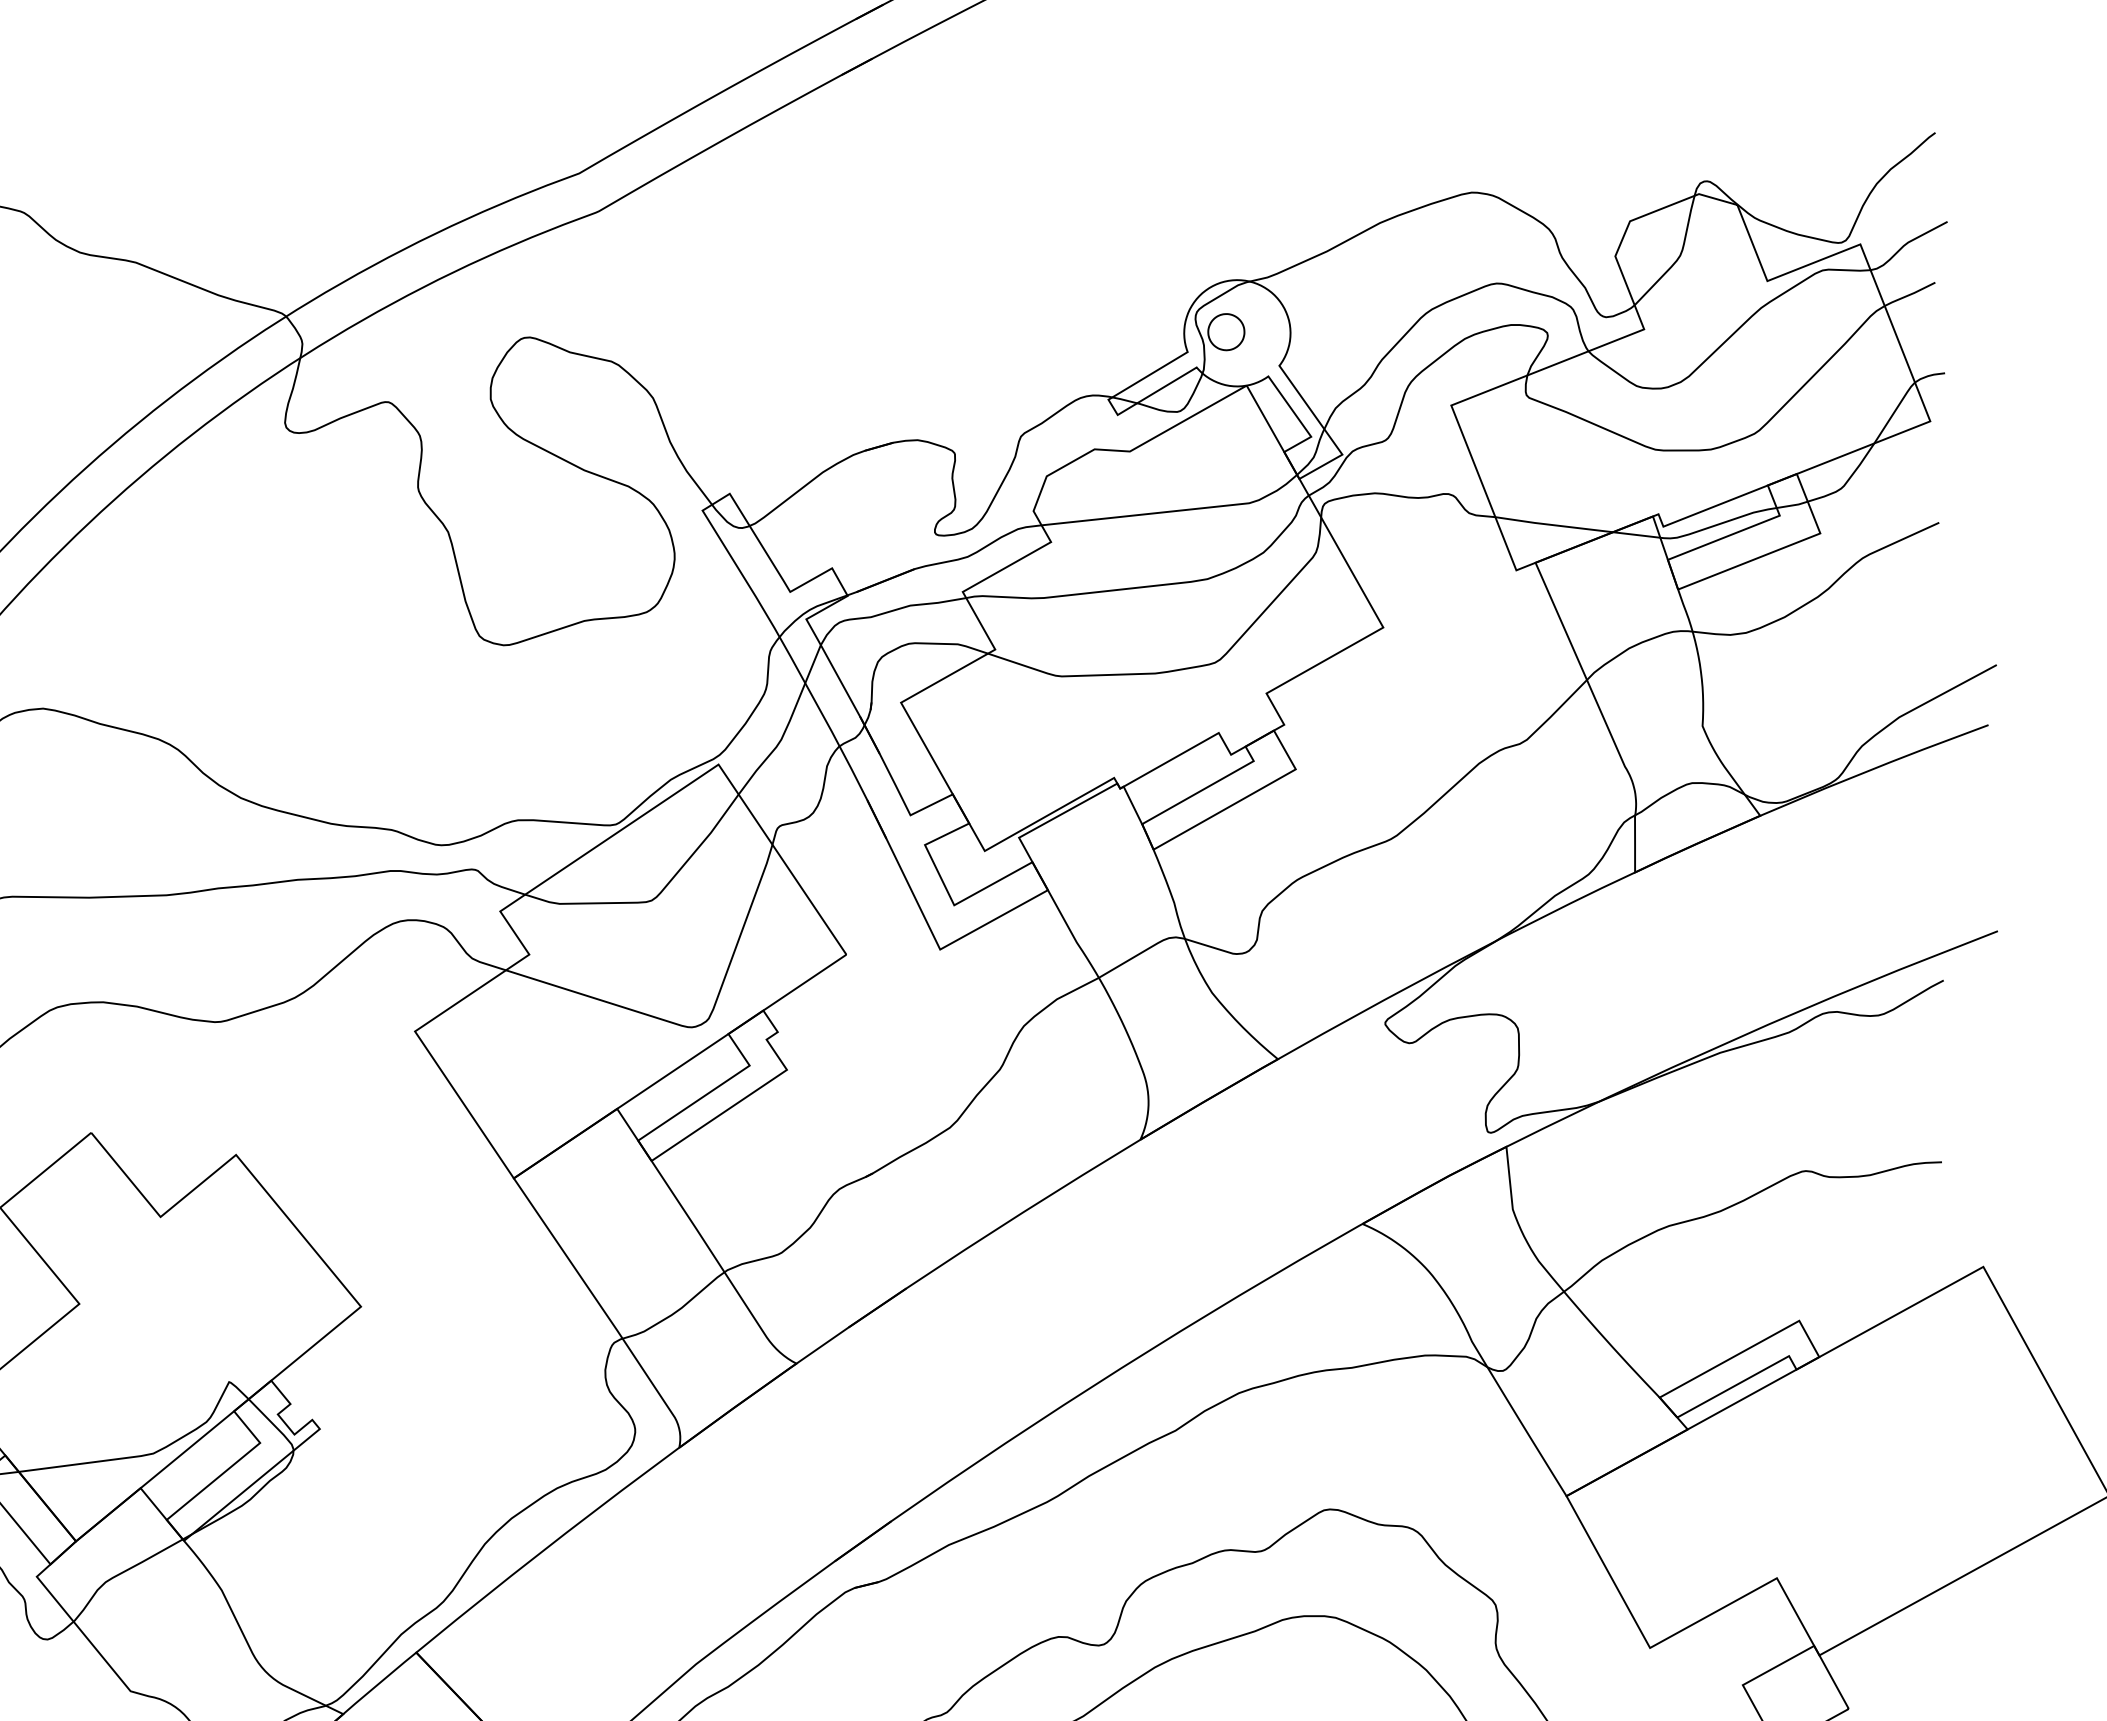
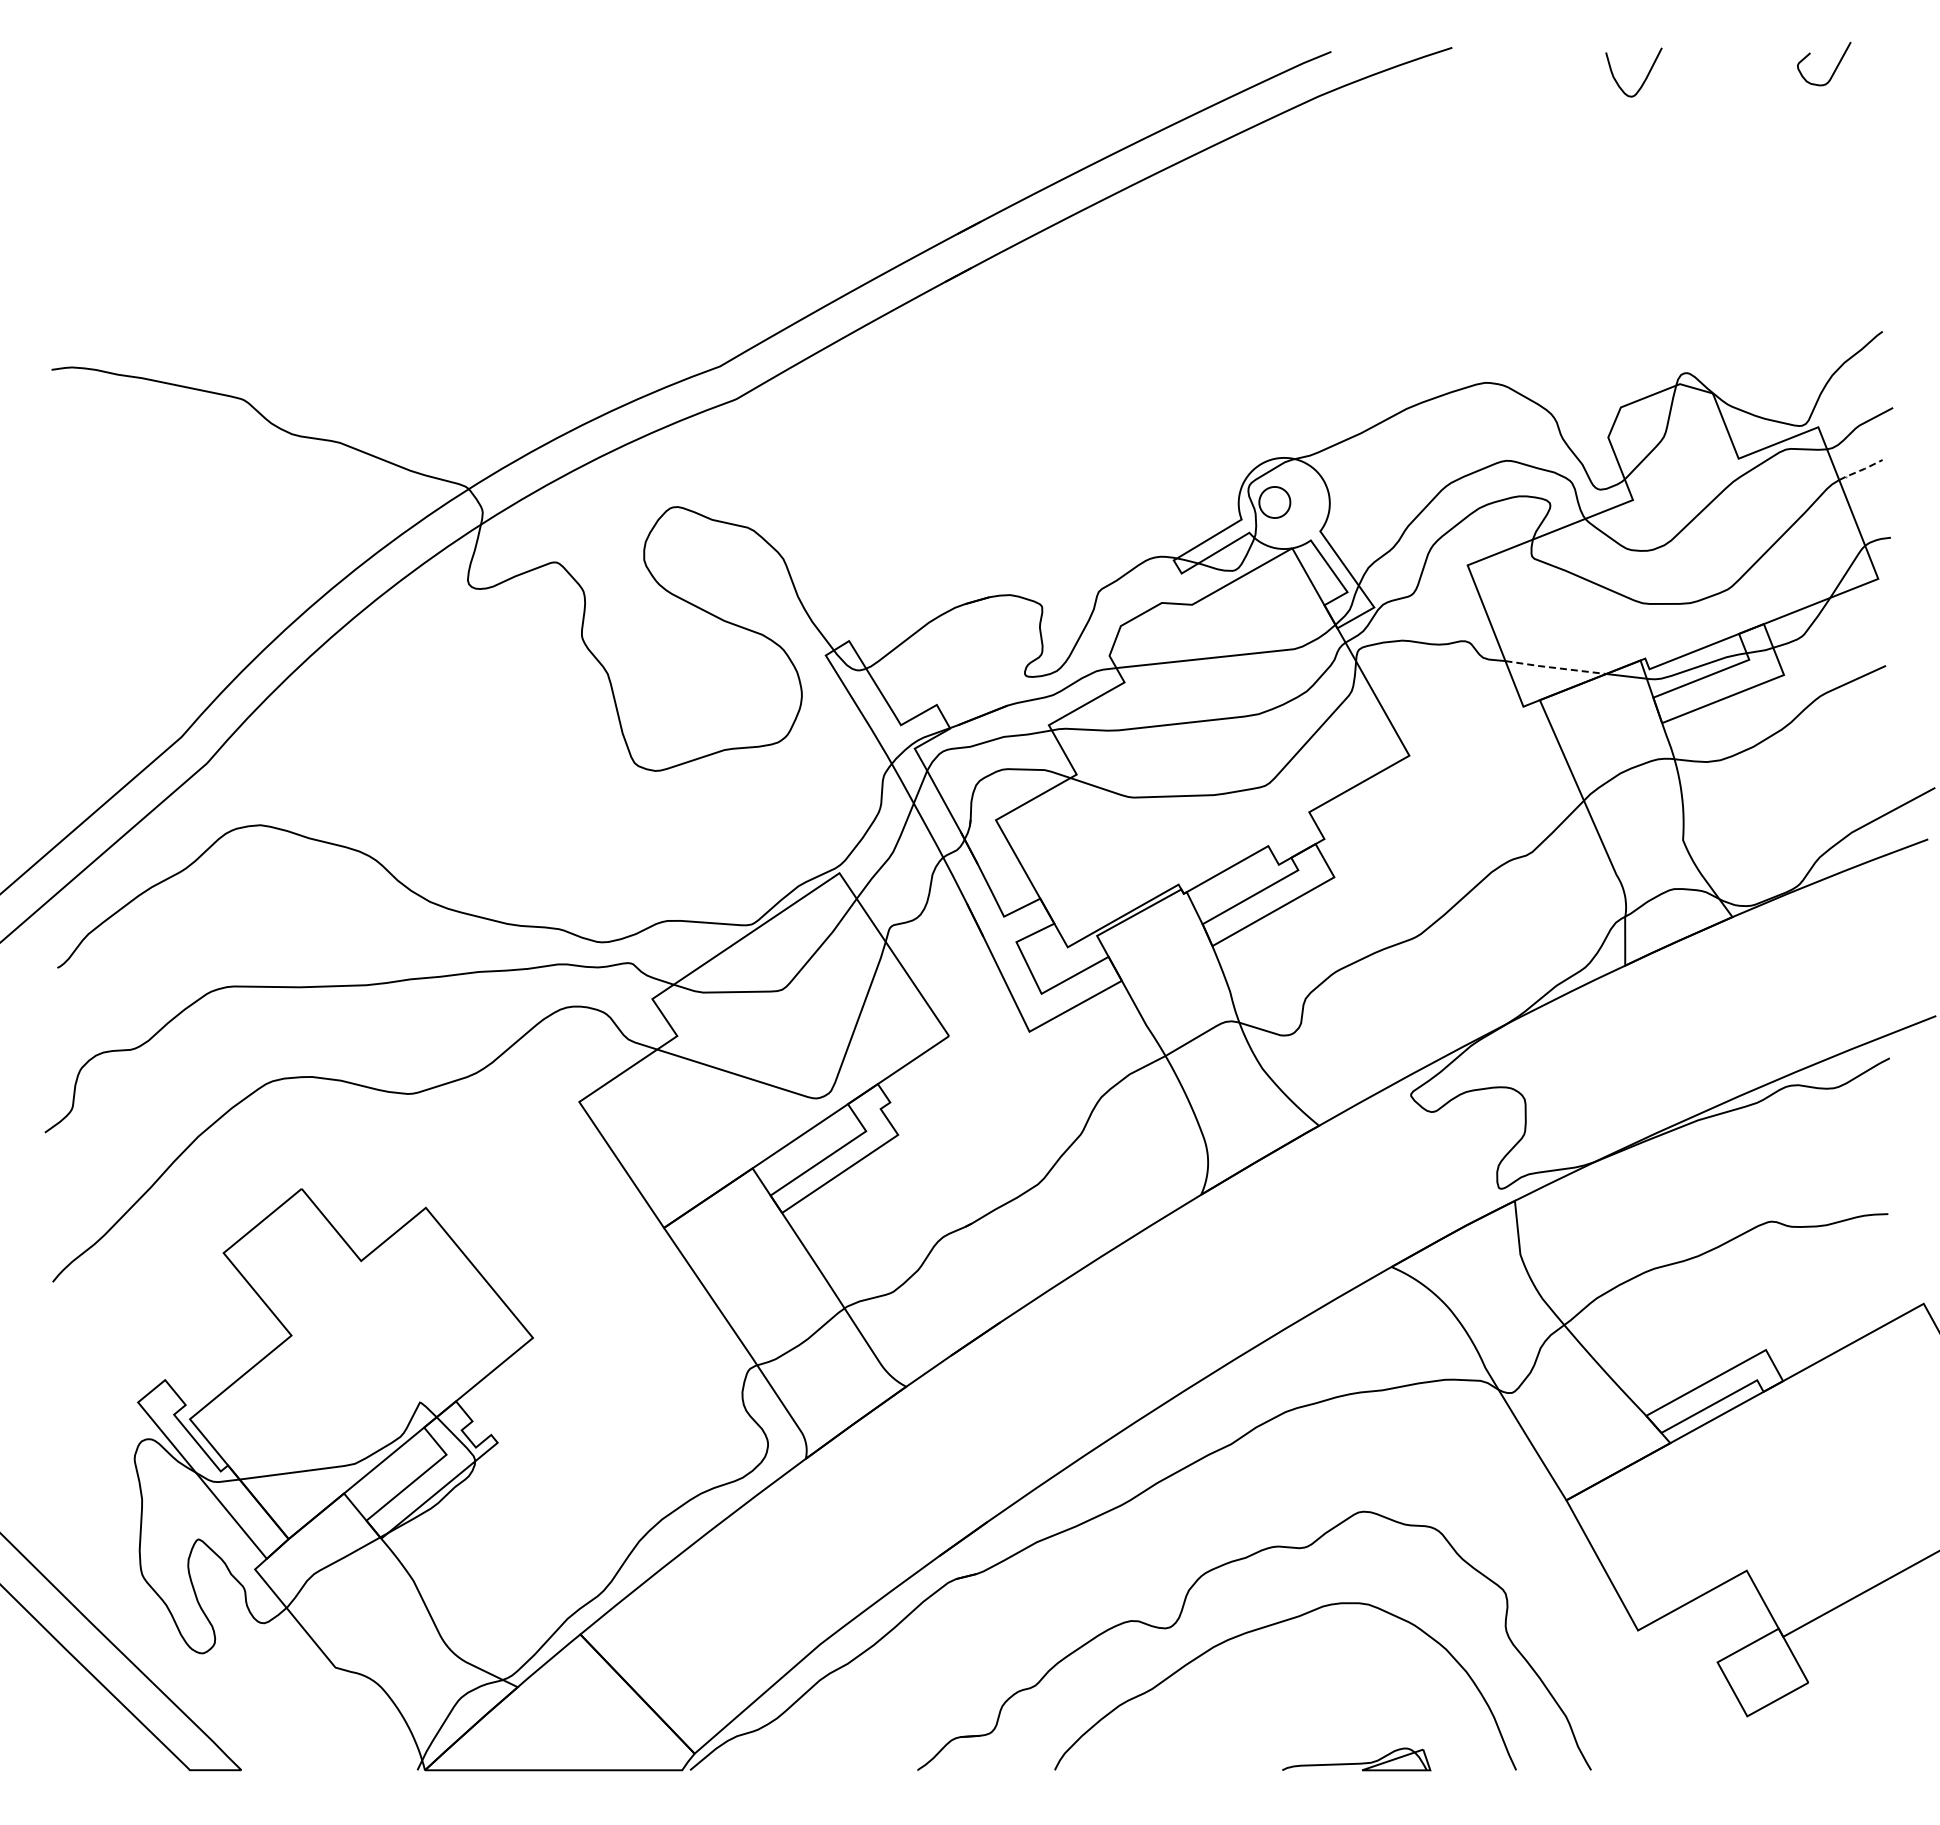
line: (1910, 294) -> (1861, 470), solid -> dashed
line: (1552, 524) -> (1554, 667), solid -> dashed

